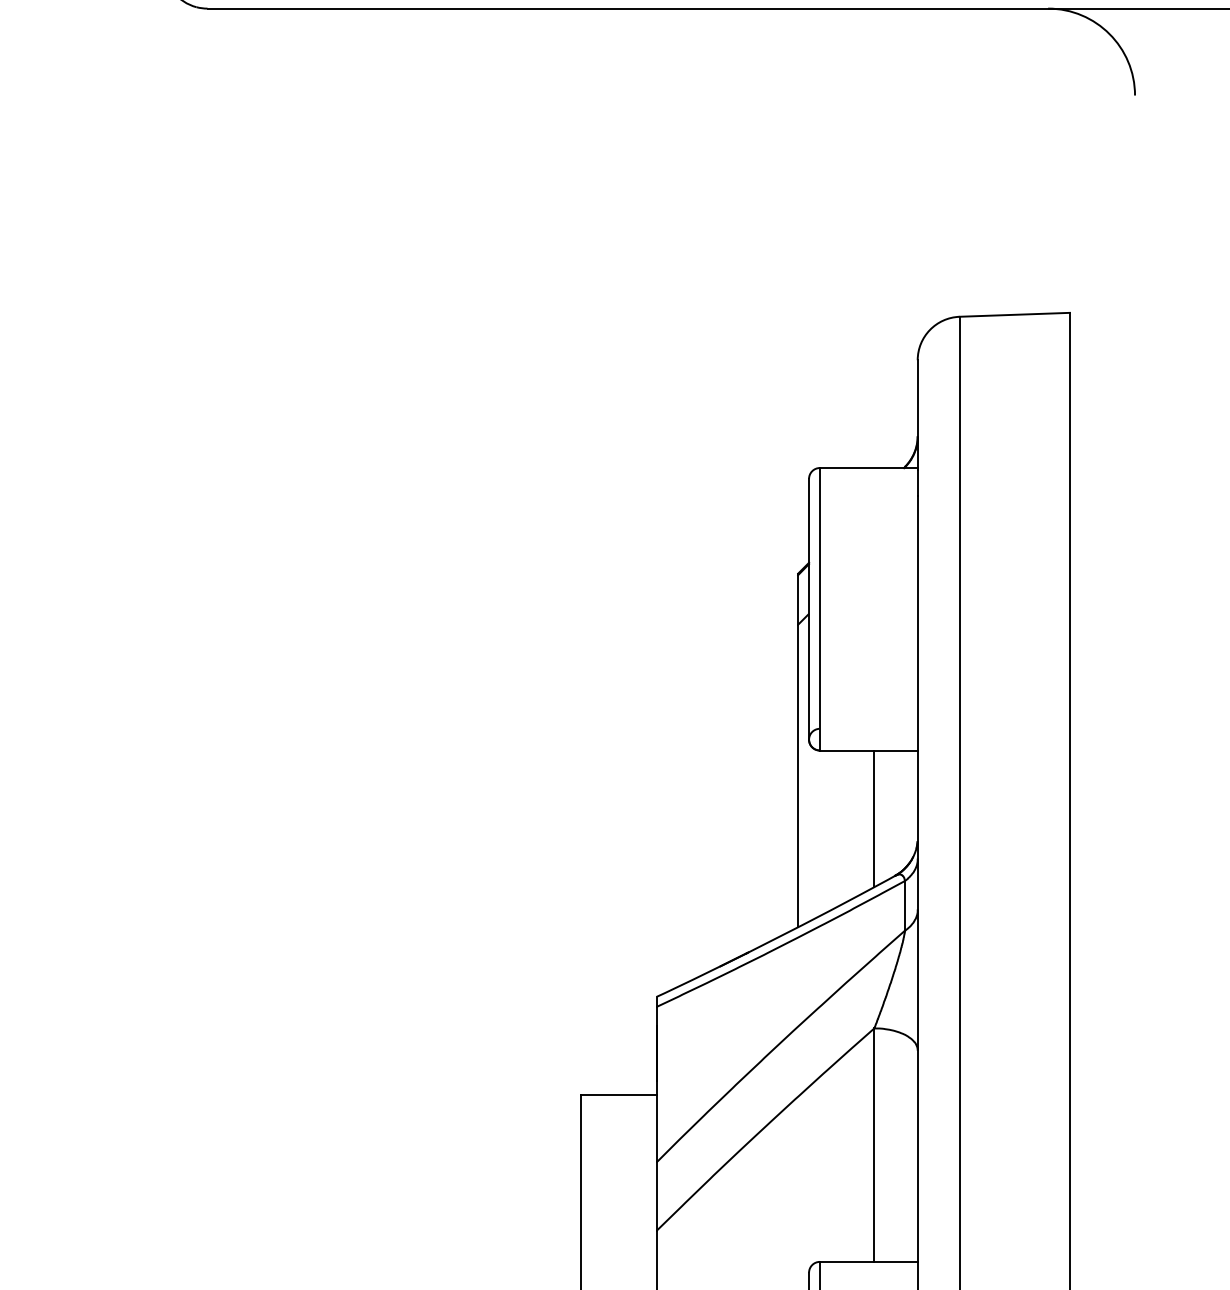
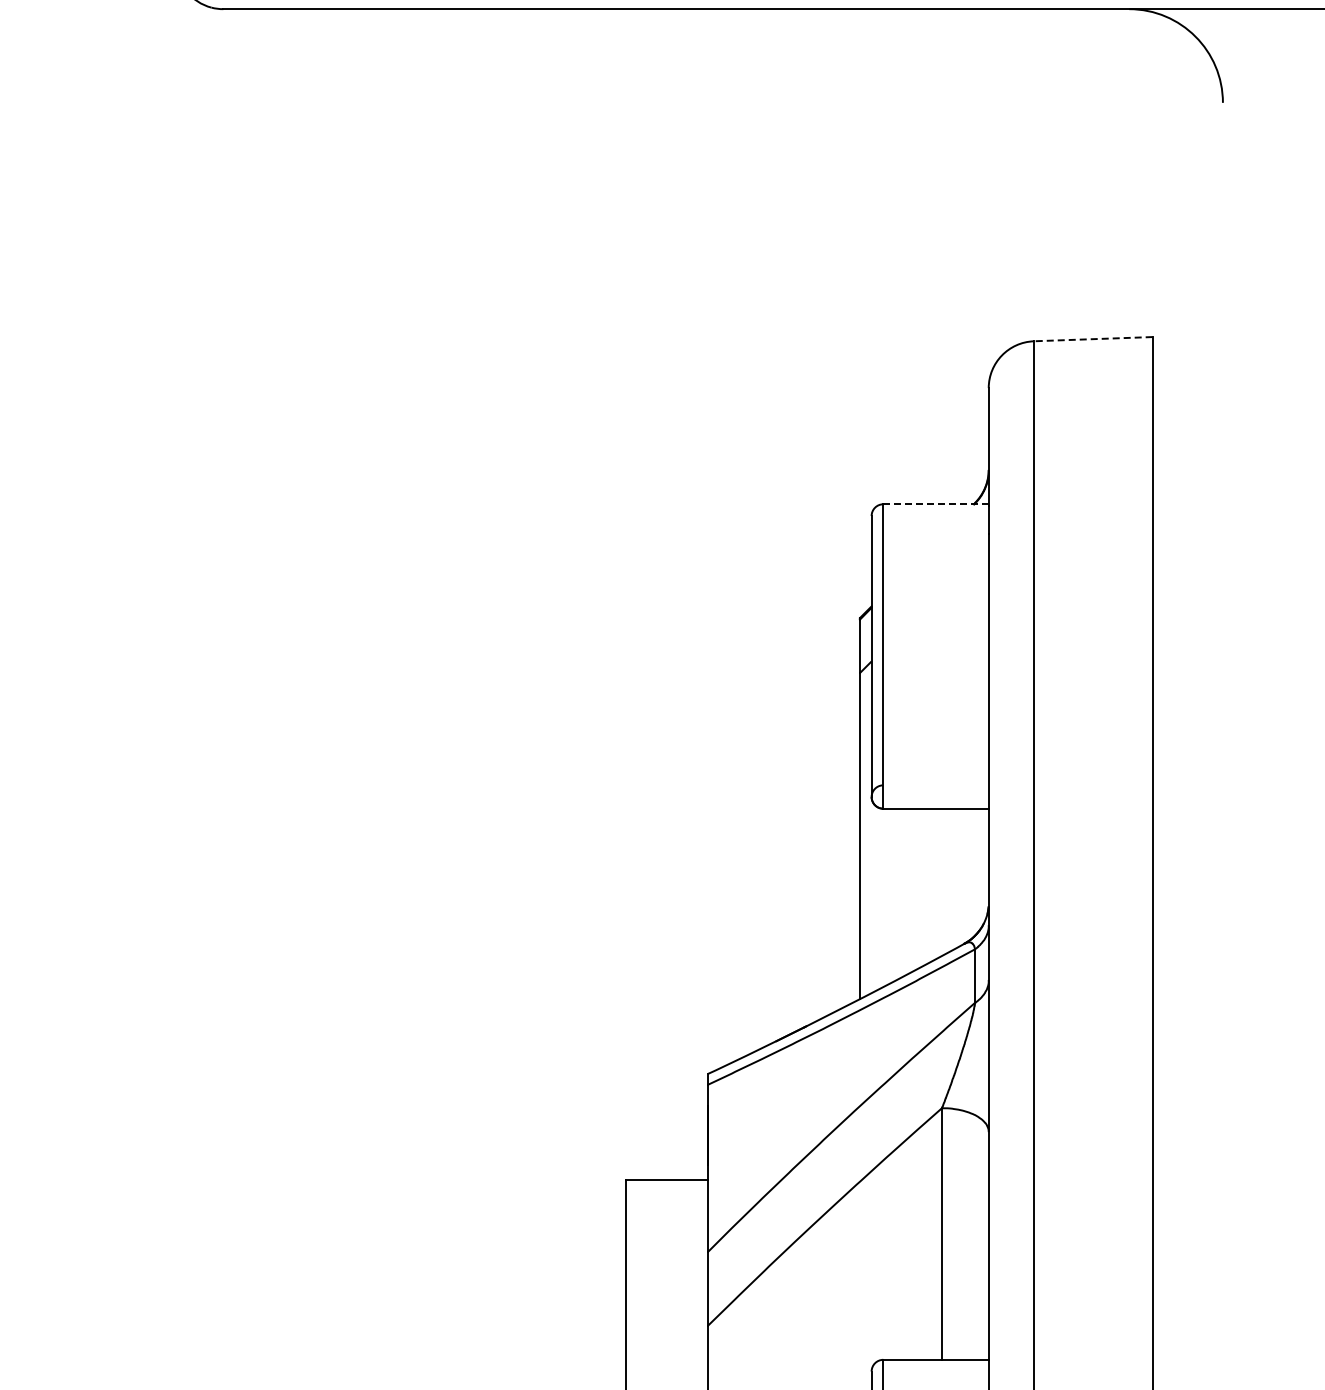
line: (1013, 315) -> (1092, 339), solid -> dashed
line: (869, 468) -> (936, 504), solid -> dashed
line: (873, 818) -> (941, 881), removed

